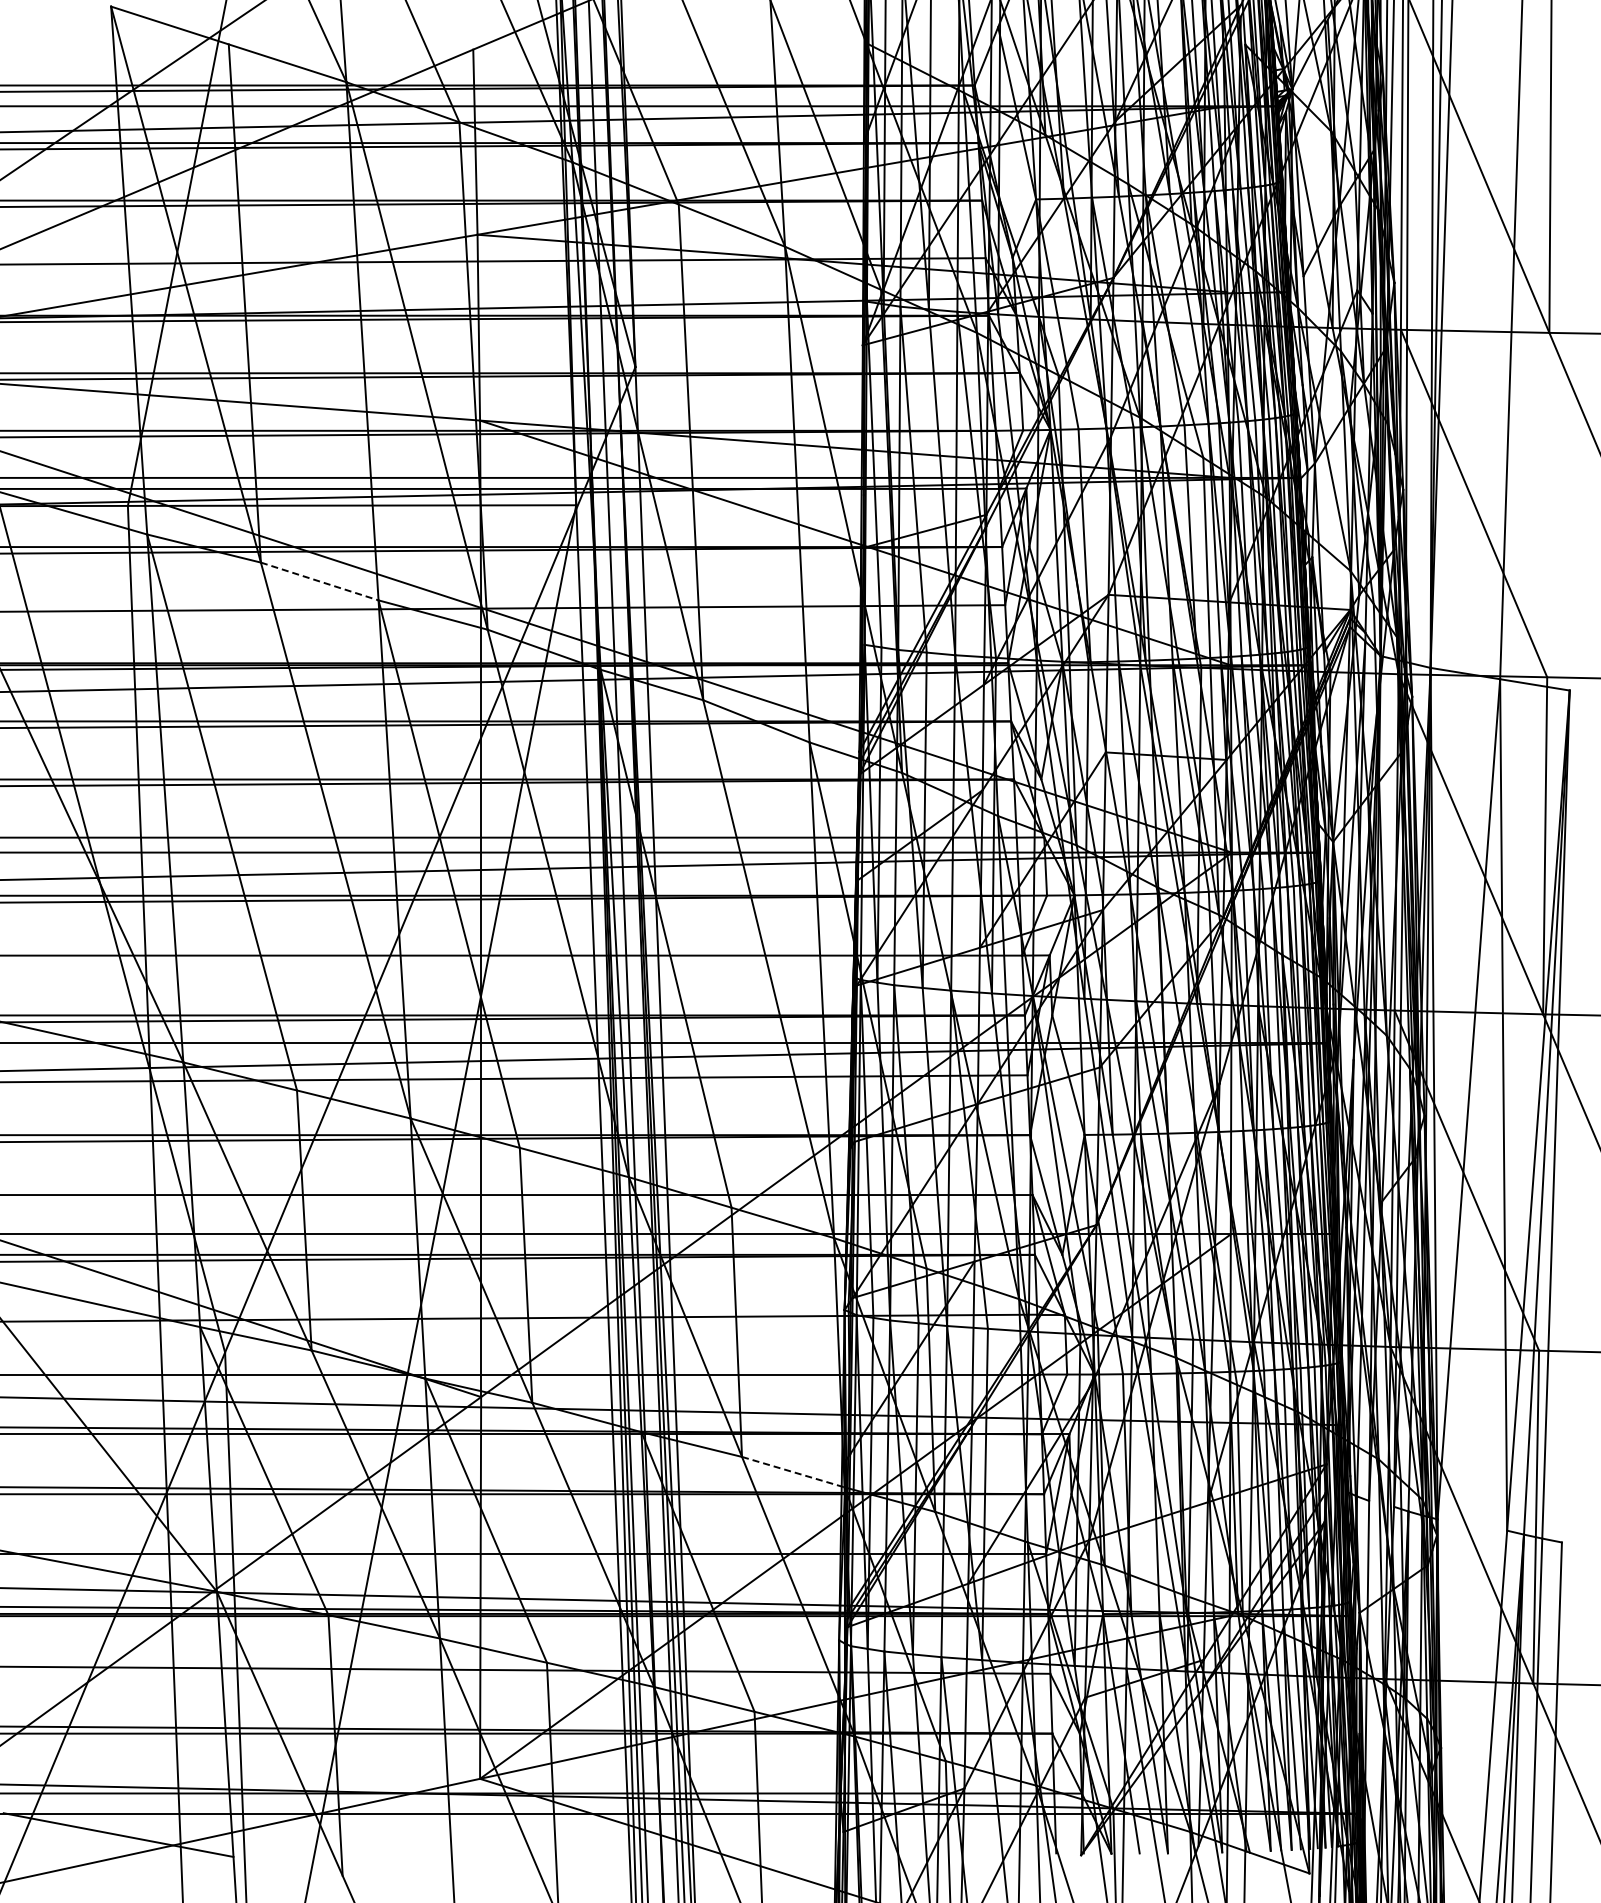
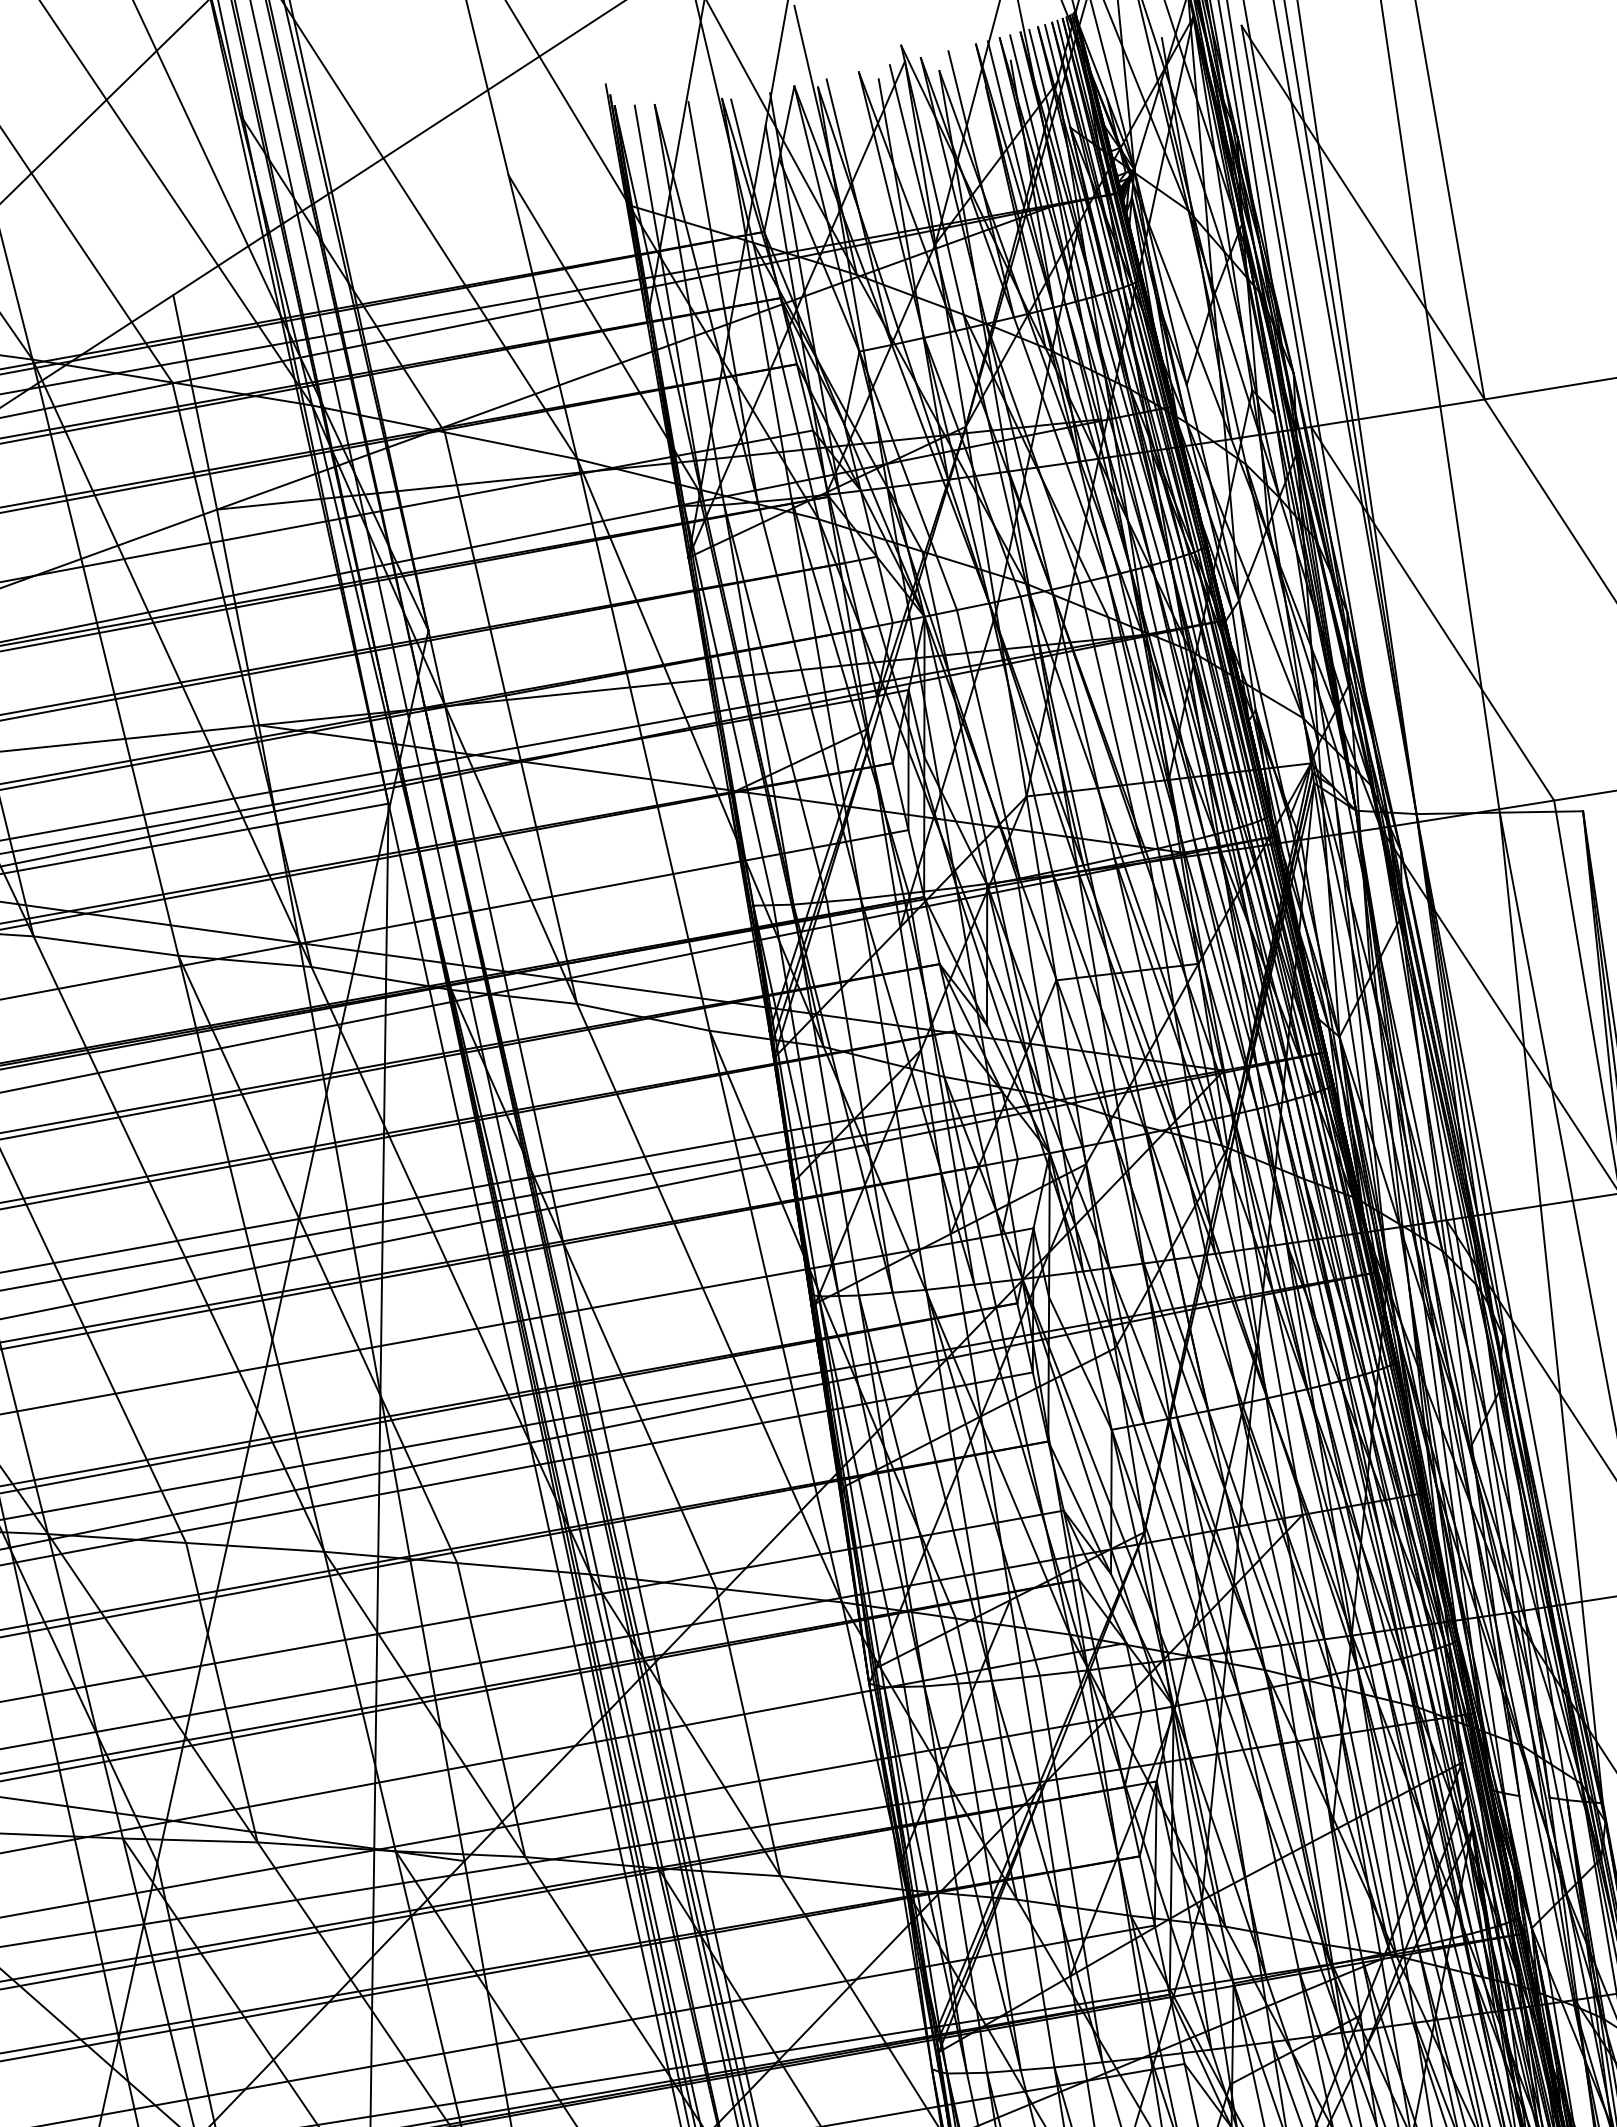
line: (319, 581) -> (105, 946), dashed -> solid
line: (793, 1472) -> (843, 1883), dashed -> solid

